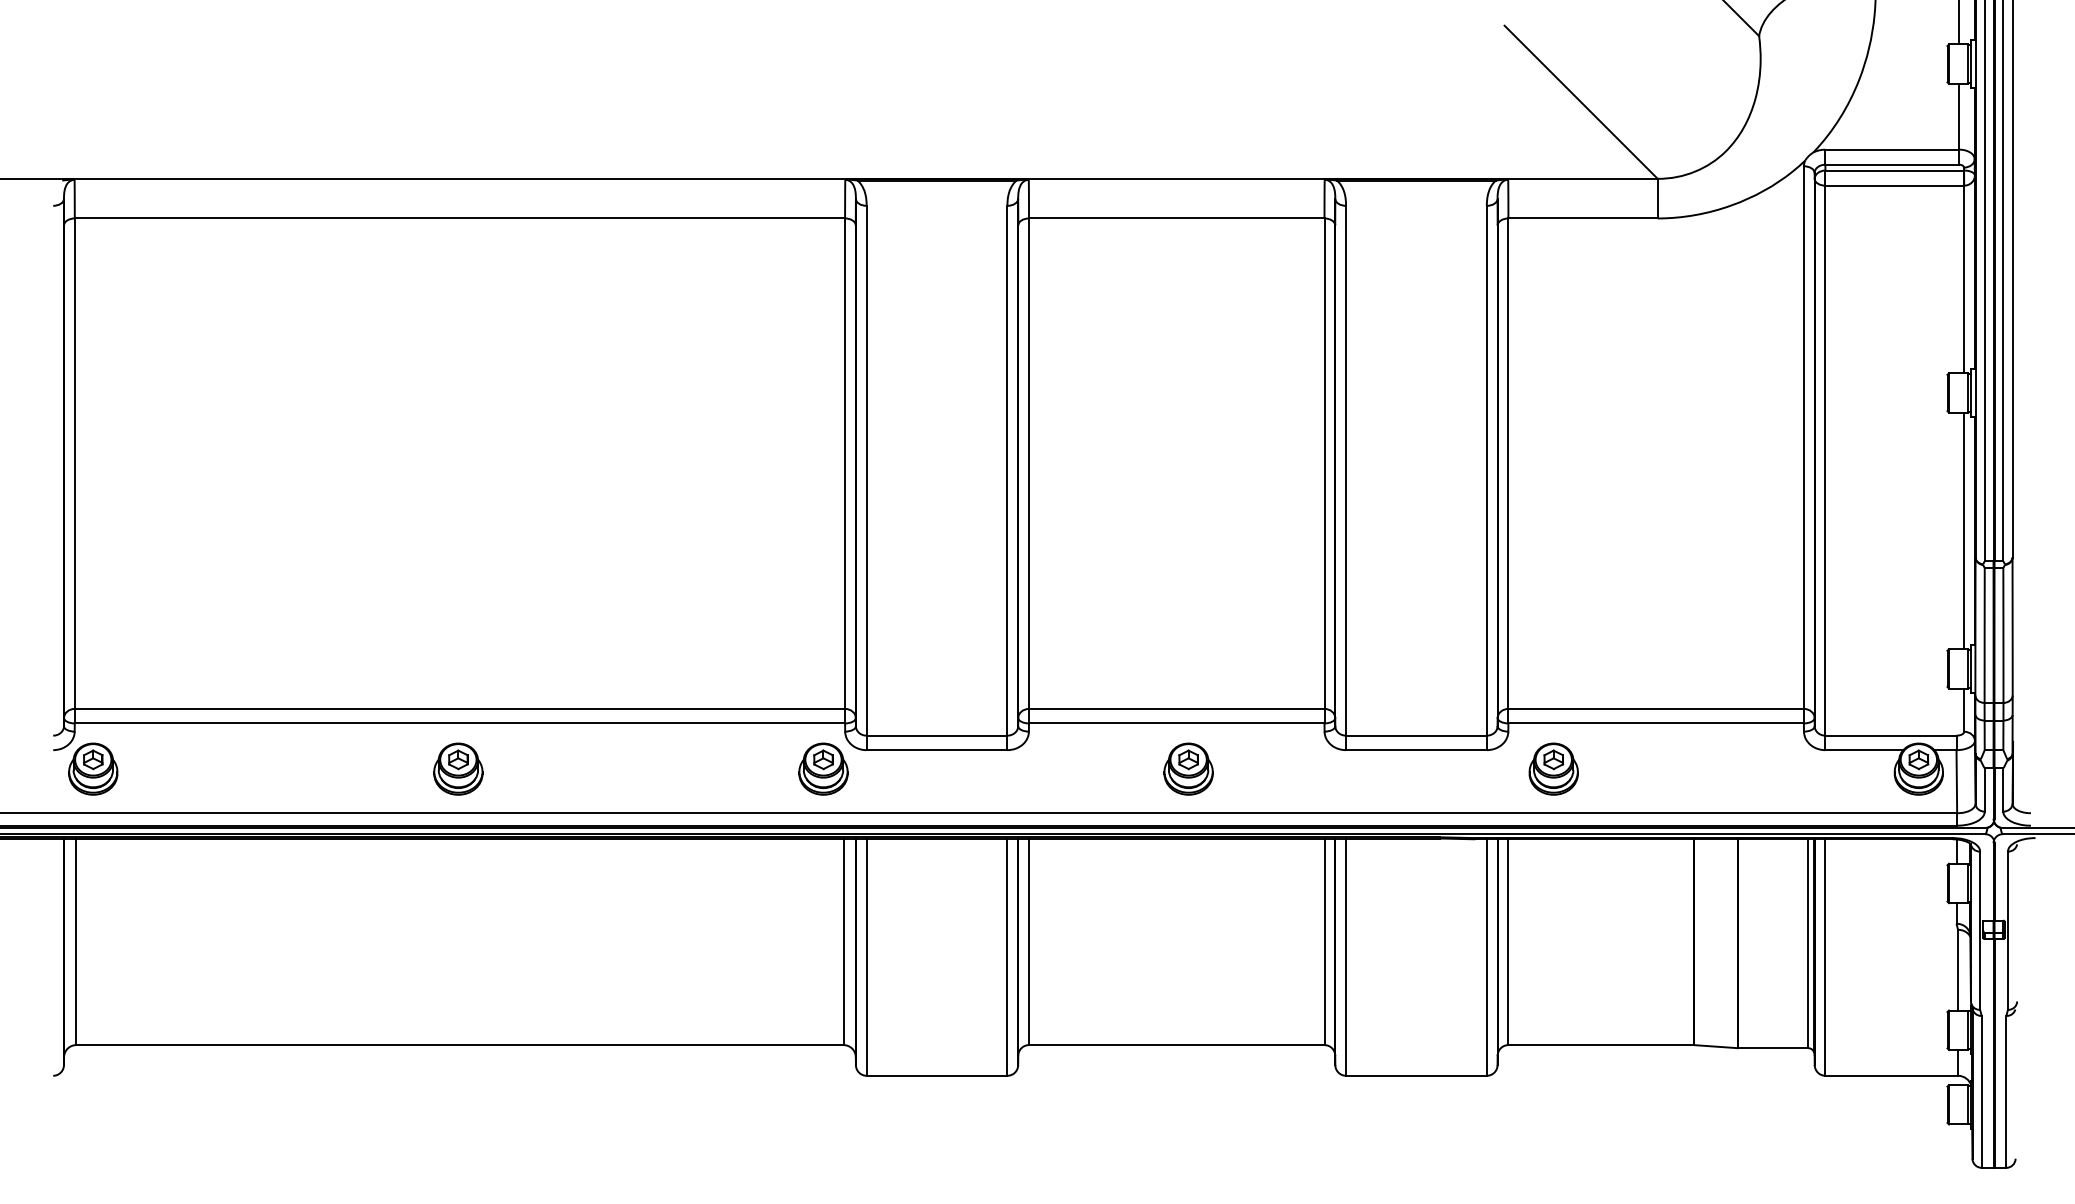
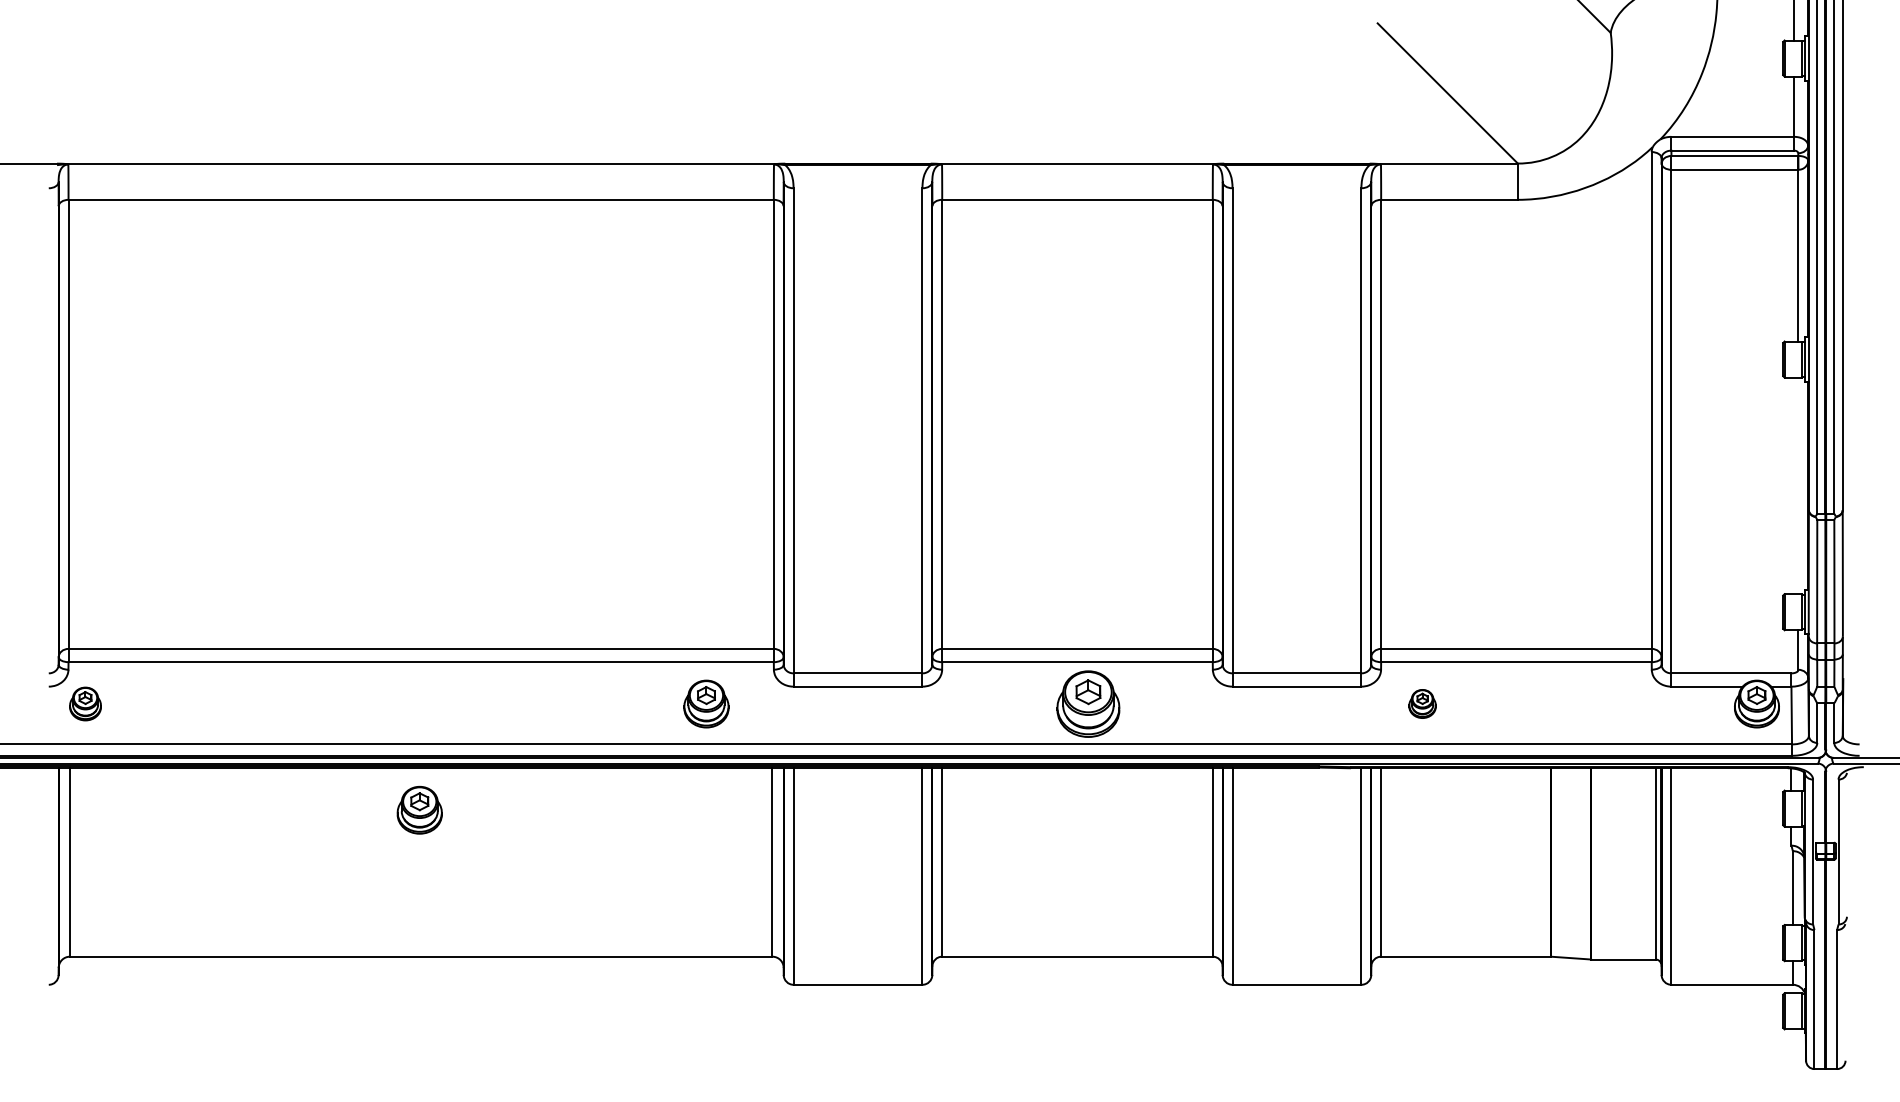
line: (1964, 530) -> (1798, 485), removed
part: (93, 768) -> (85, 703), size x0.7
part: (458, 768) -> (419, 809), moved
part: (823, 768) -> (706, 703), moved
part: (1188, 768) -> (1088, 703), size x1.4
part: (1553, 768) -> (1422, 703), size x0.6

